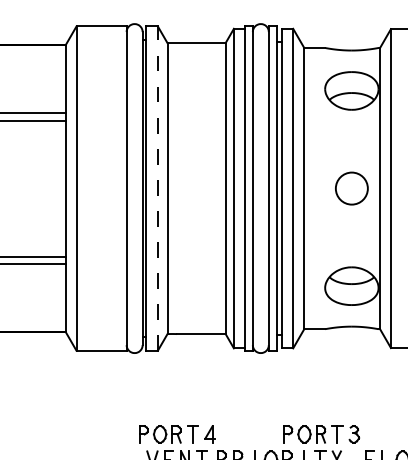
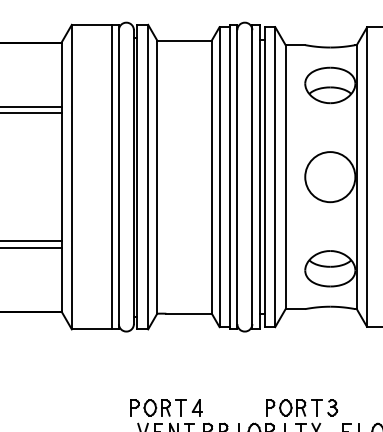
line: (118, 187) -> (111, 176), added
line: (158, 187) -> (148, 176), dashed -> solid
circle: (352, 188) -> (330, 177), size x1.67

